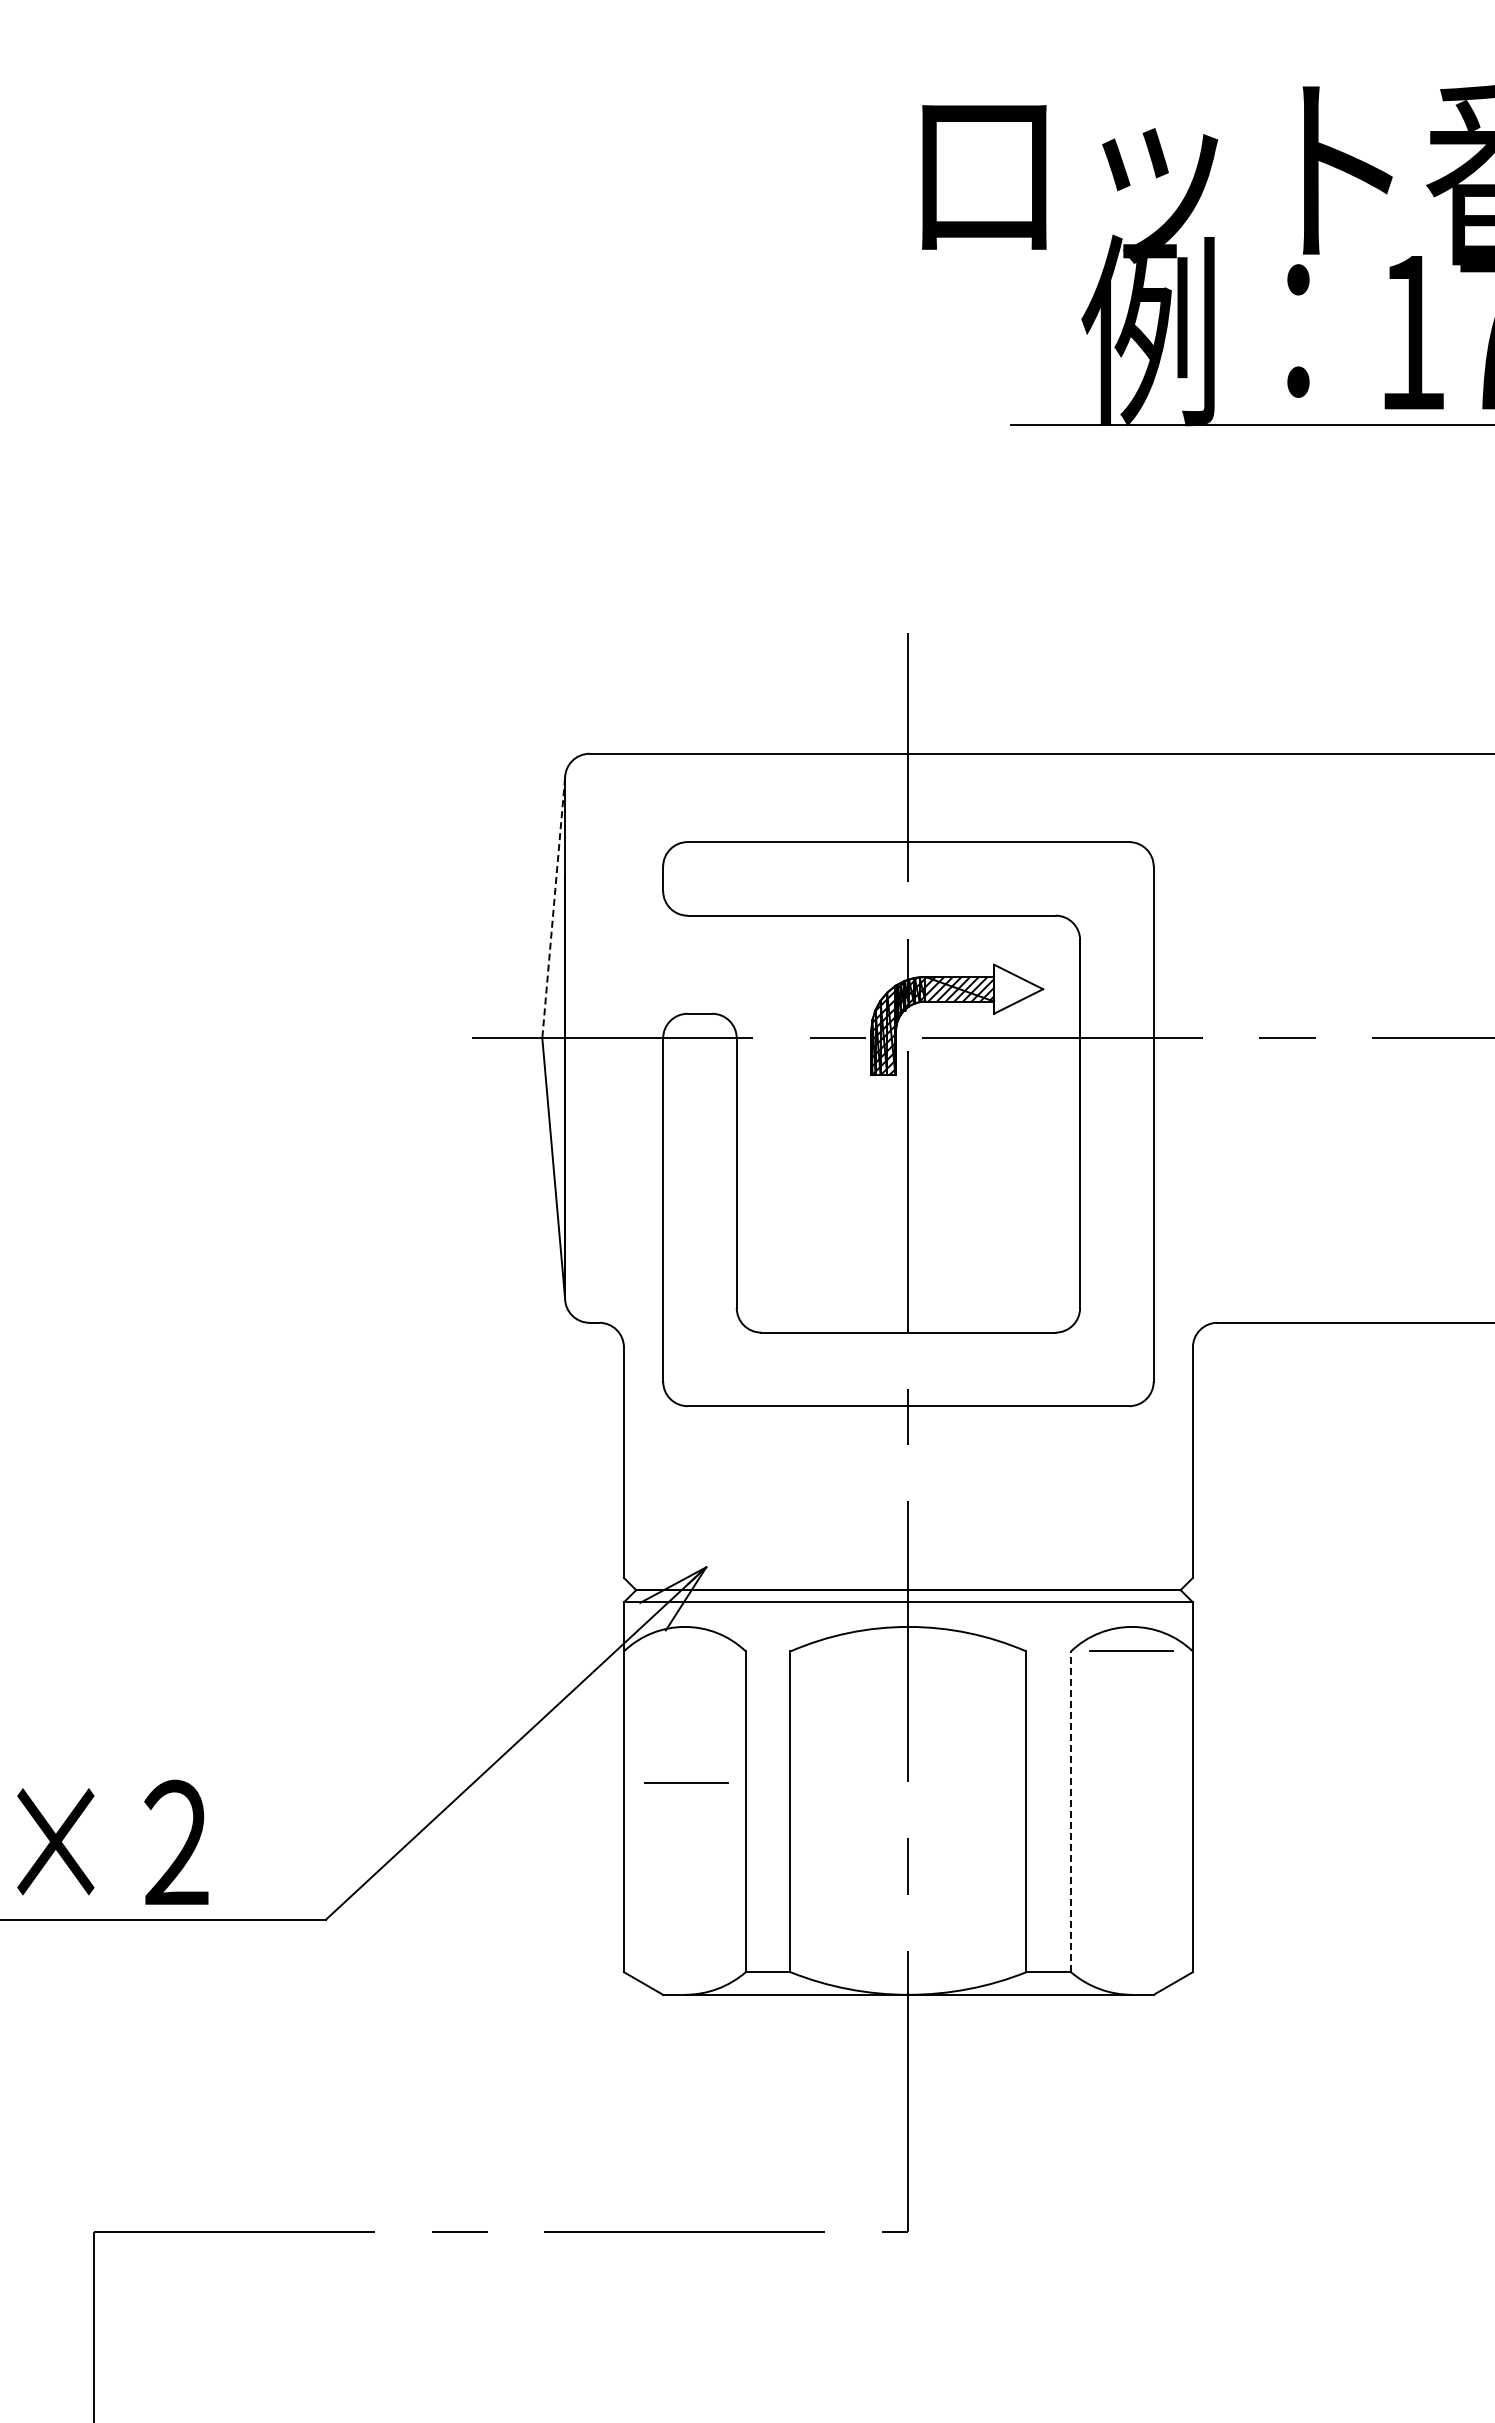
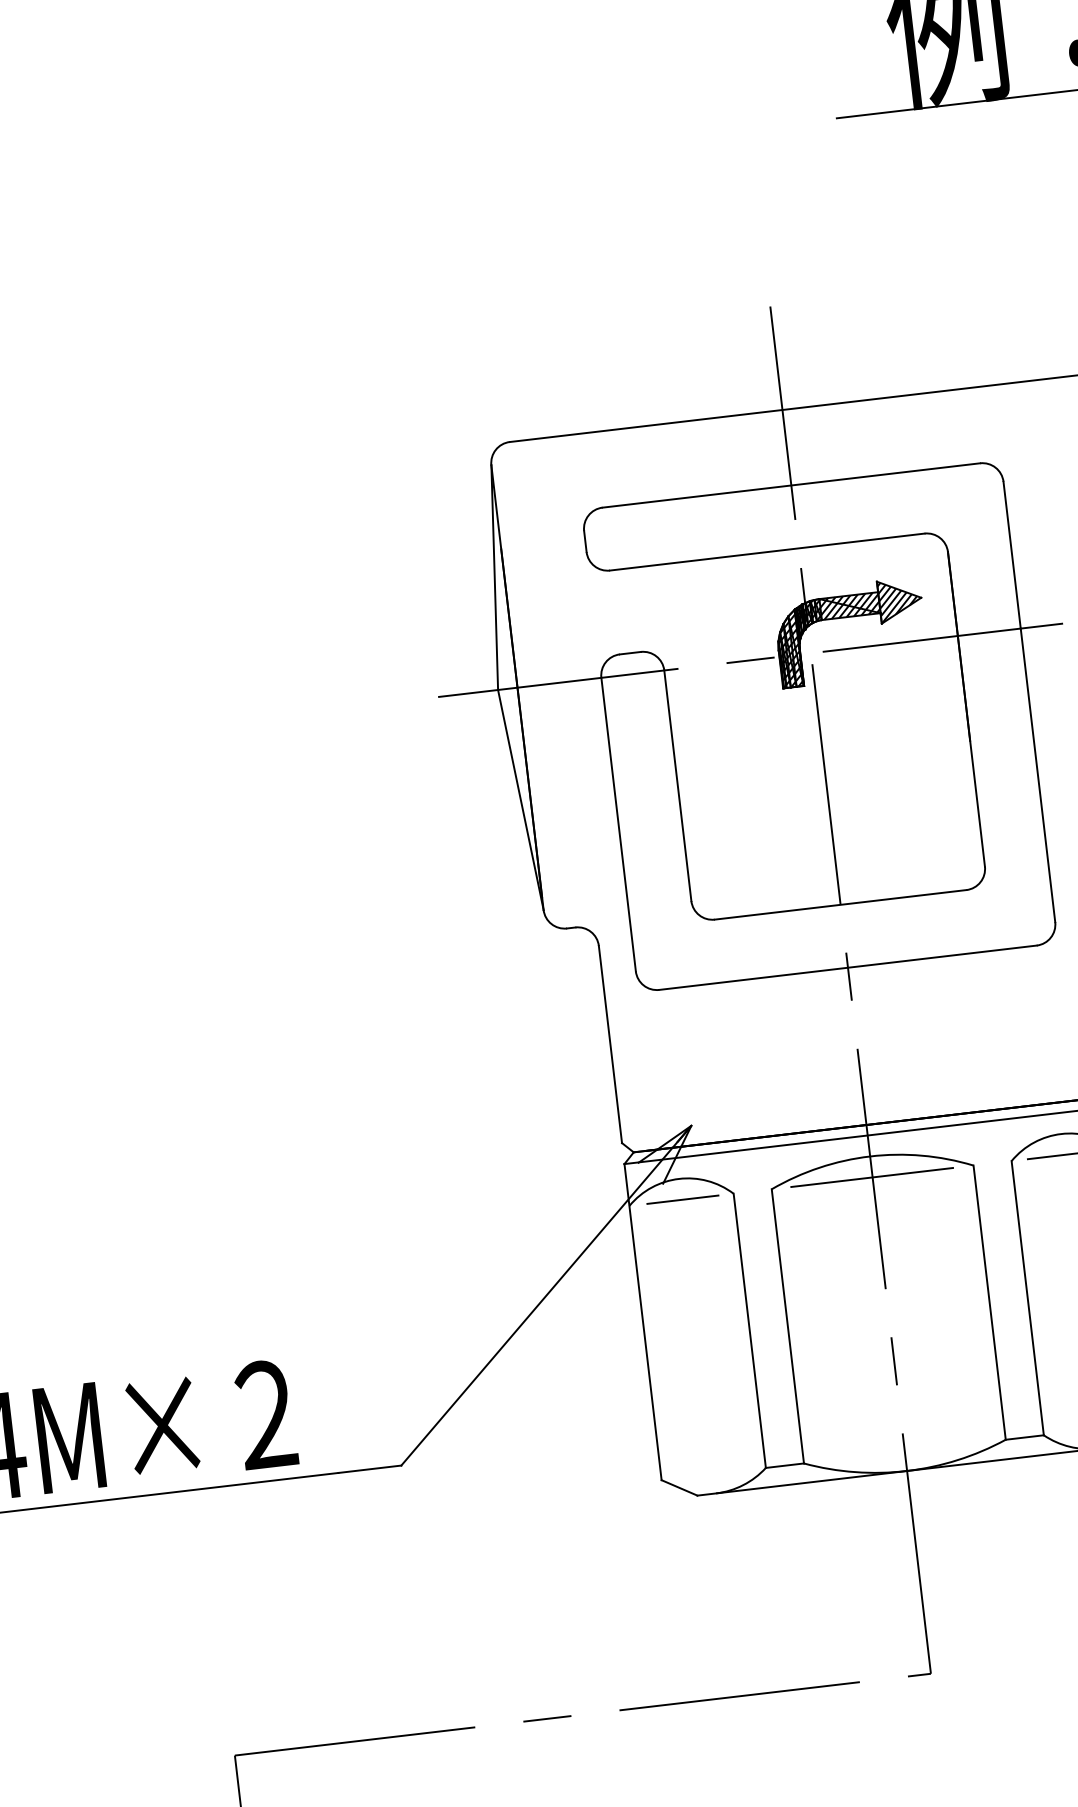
line: (553, 908) -> (494, 577), dashed -> solid
hatch: (1016, 989) -> (898, 600), added
line: (907, 1651) -> (871, 1177), added
line: (686, 1782) -> (682, 1198), moved
line: (1071, 1811) -> (1028, 1297), dashed -> solid

